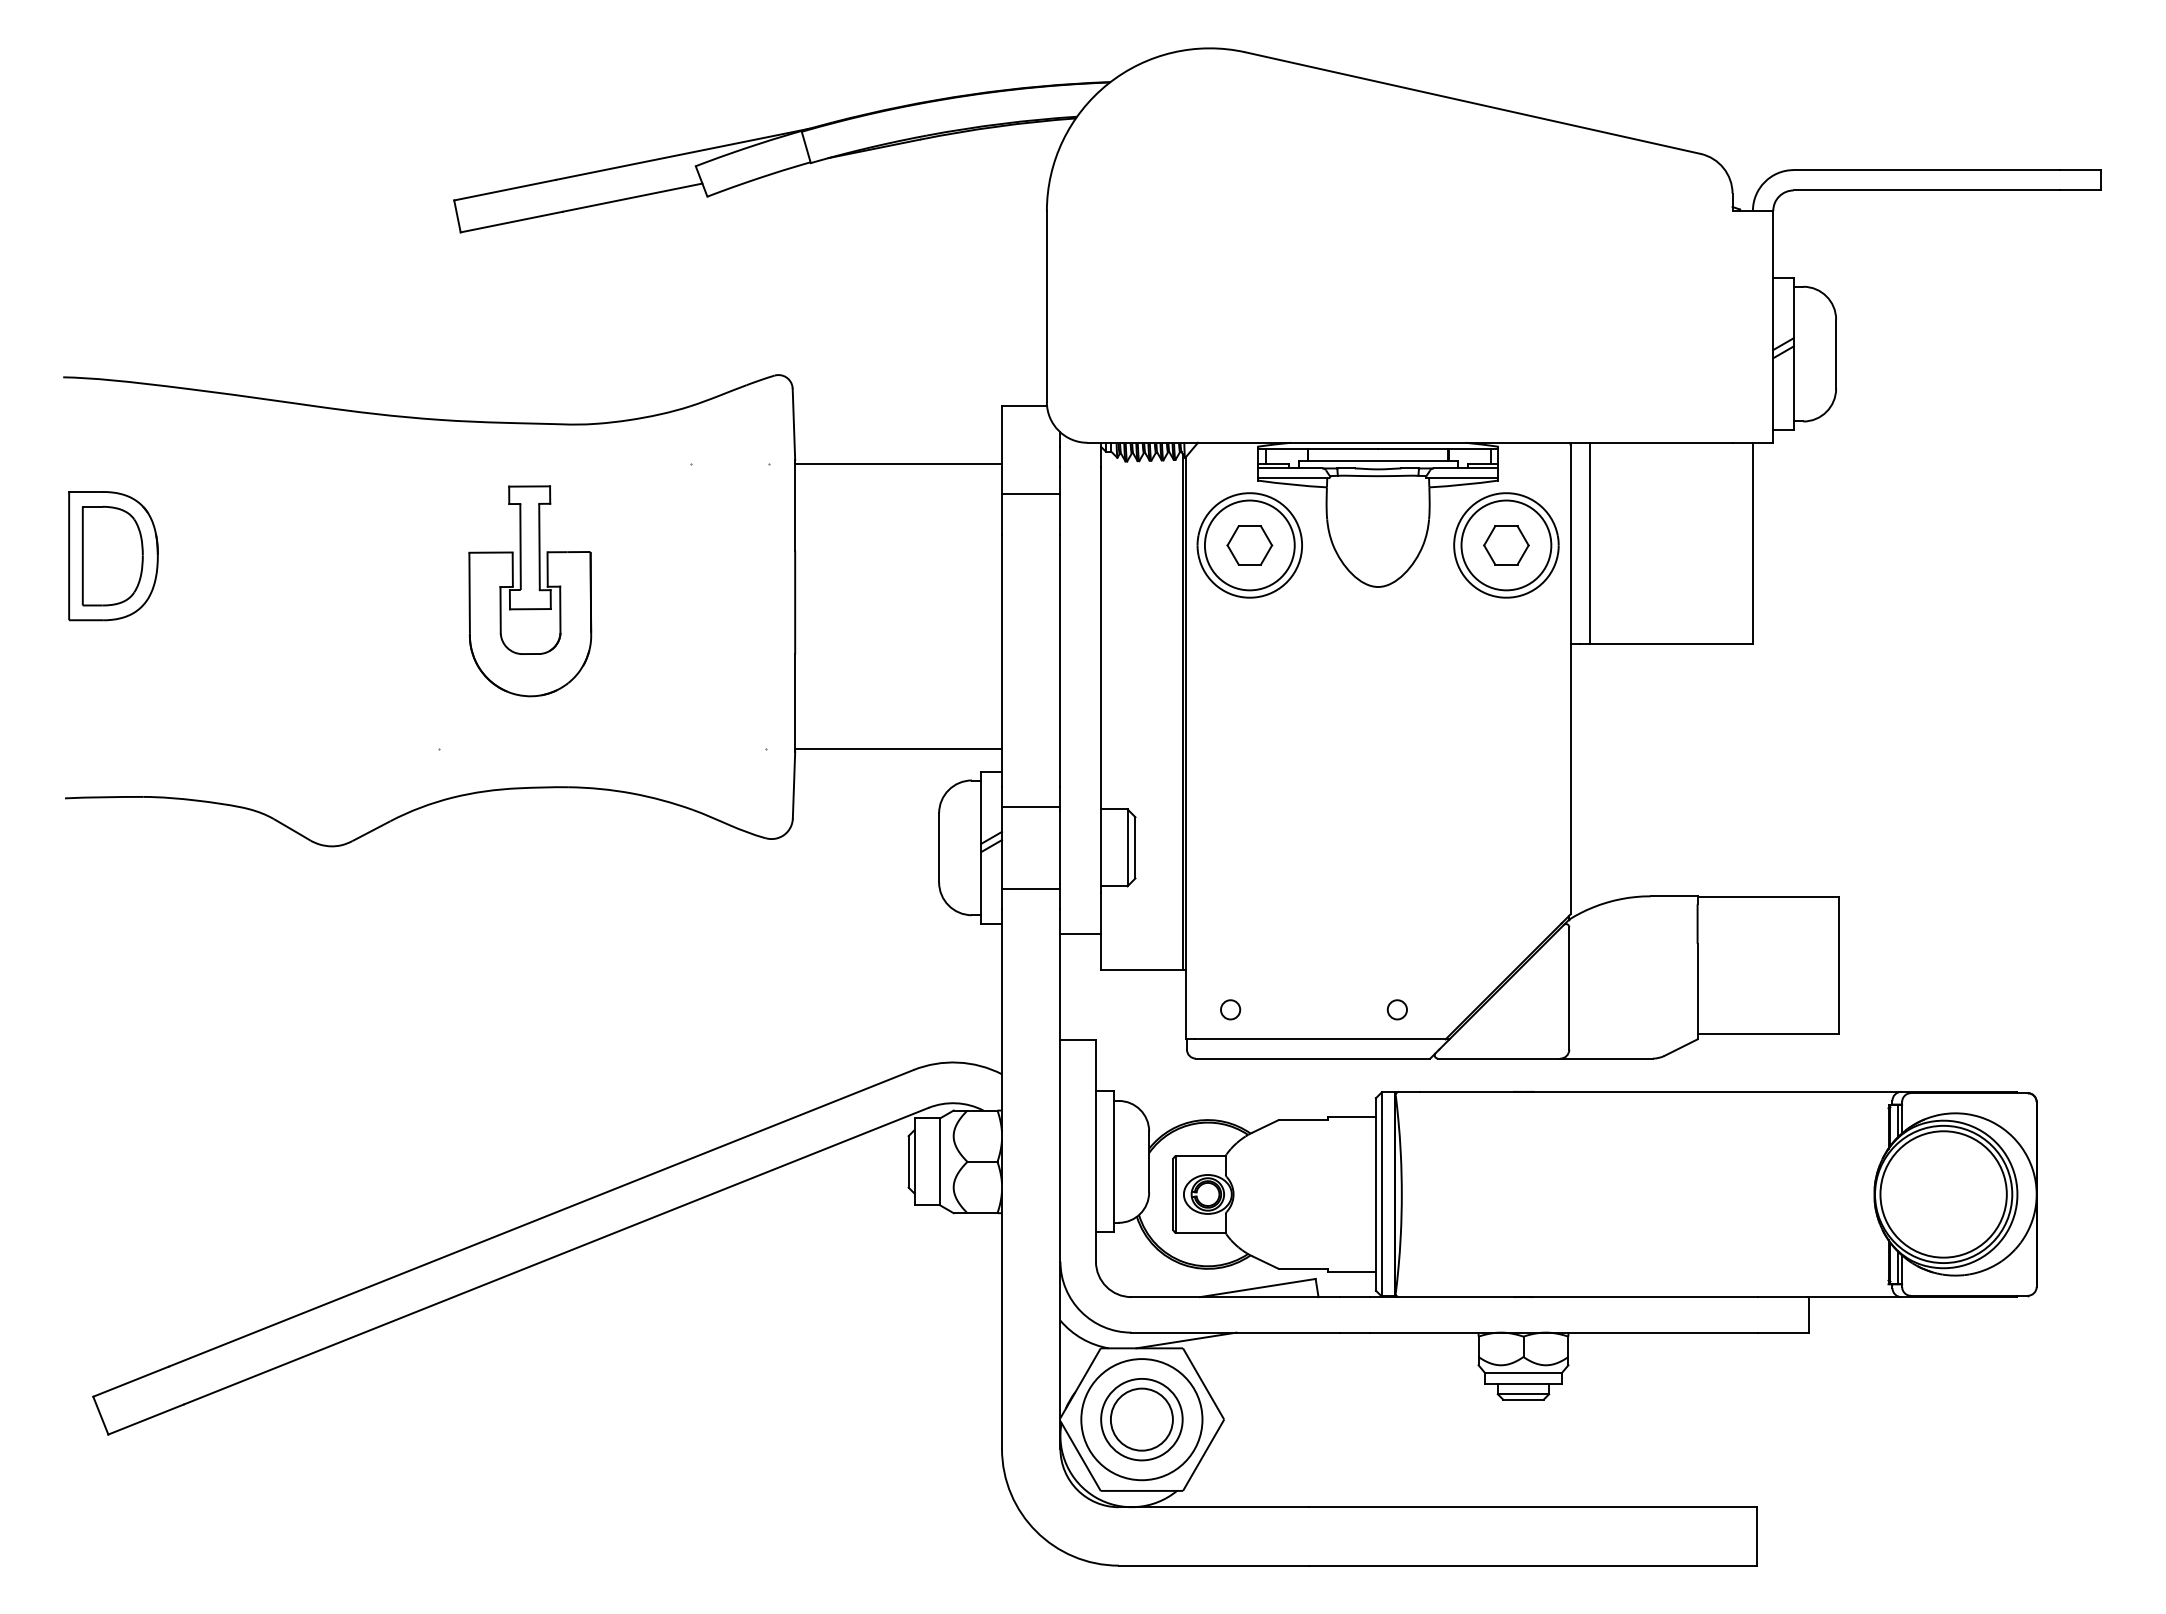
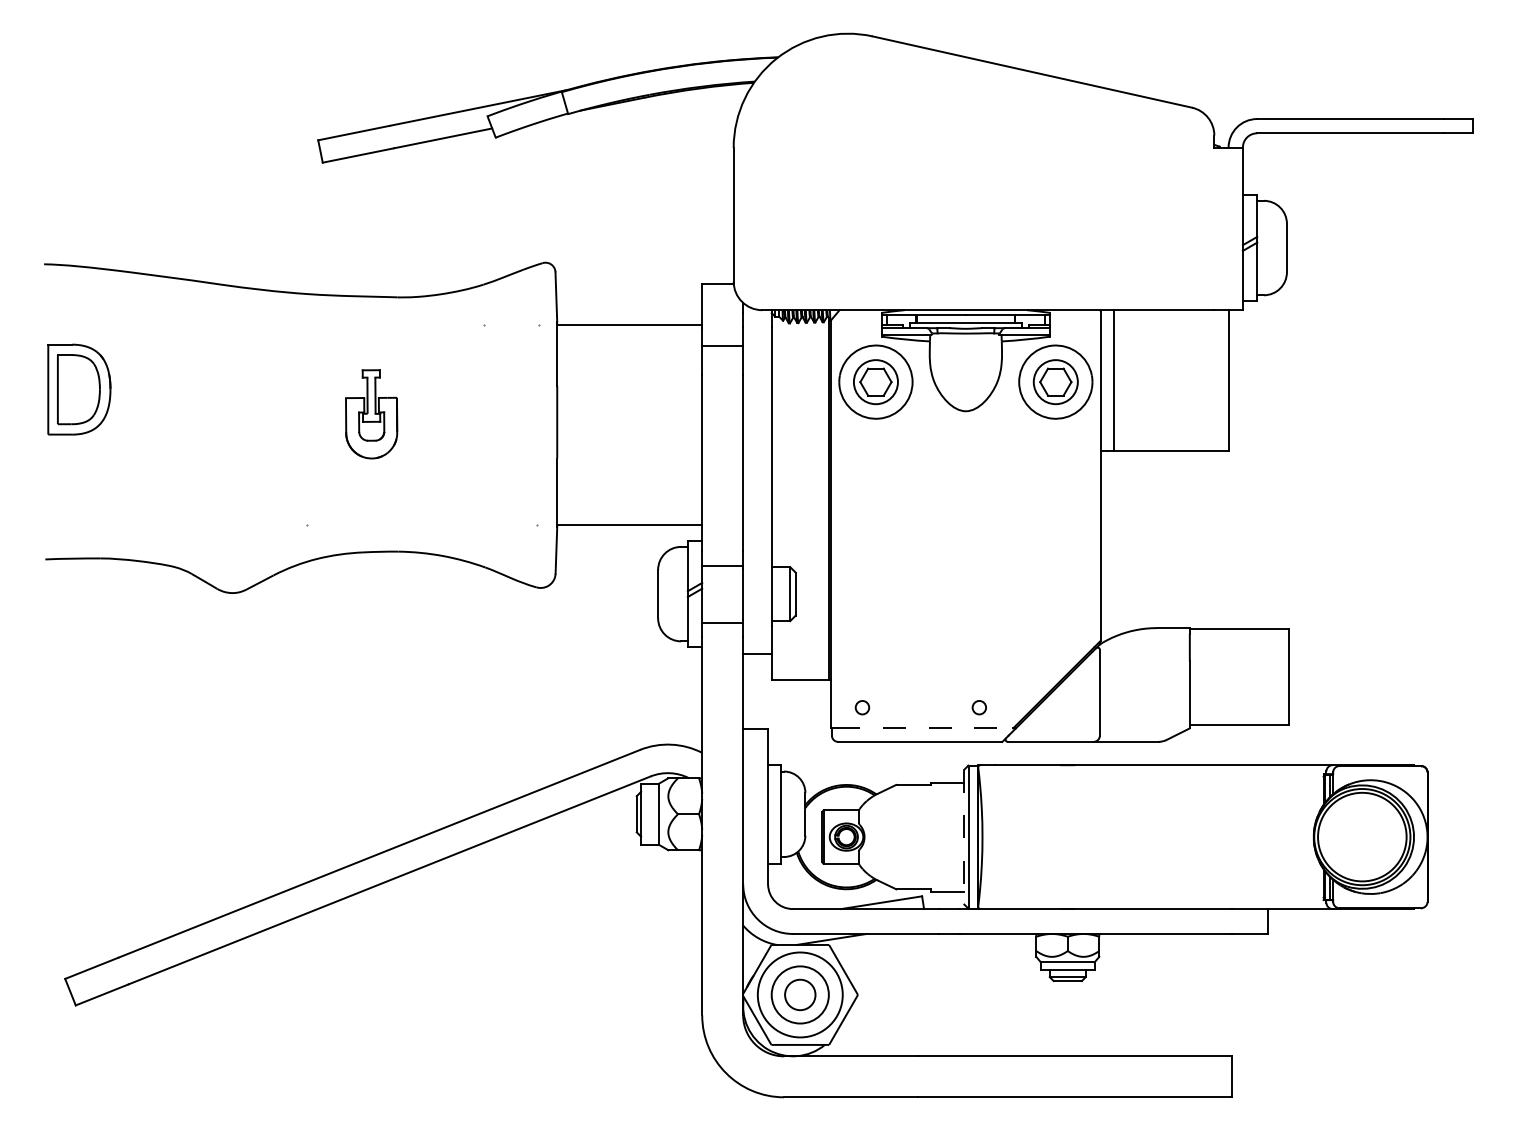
circle: (1249, 545) -> (875, 382), size x0.7
circle: (1506, 545) -> (1055, 382), size x0.7
part: (530, 591) -> (371, 414), size x0.6
line: (1320, 1039) -> (925, 728), solid -> dashed
line: (1375, 1194) -> (964, 837), solid -> dashed
circle: (1141, 1419) -> (800, 994), size x0.7

